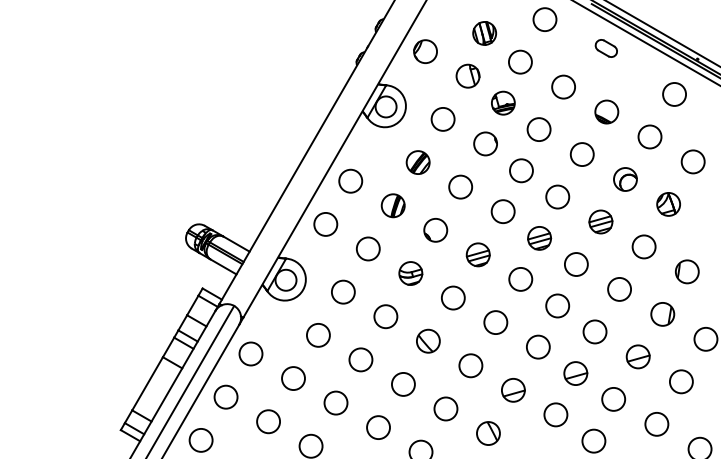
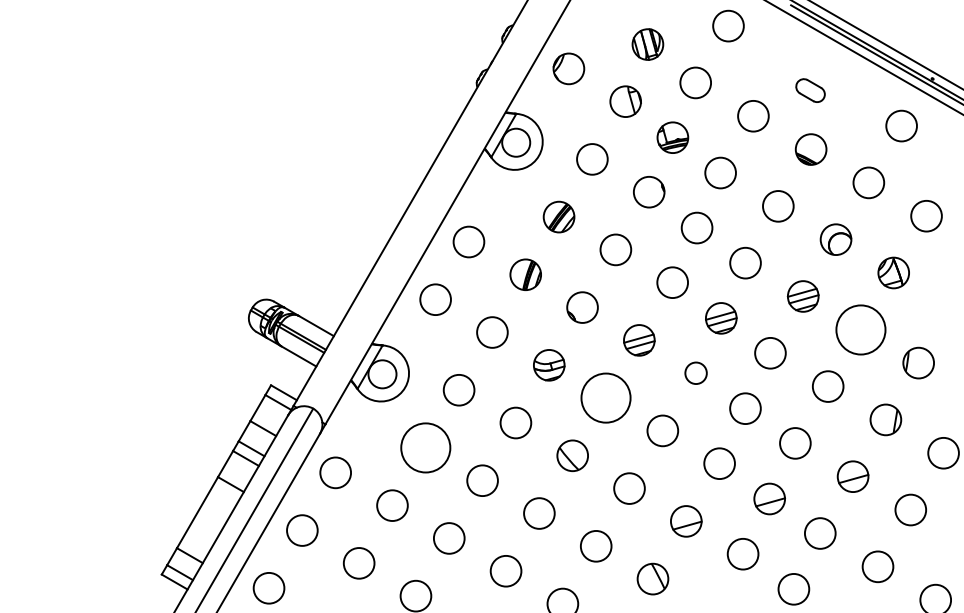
part: (606, 48) -> (810, 90), moved
circle: (643, 246) -> (860, 329), size x1.6
circle: (520, 279) -> (695, 373), size x0.7
circle: (452, 297) -> (605, 397), size x1.6
circle: (318, 335) -> (425, 447), size x1.6

